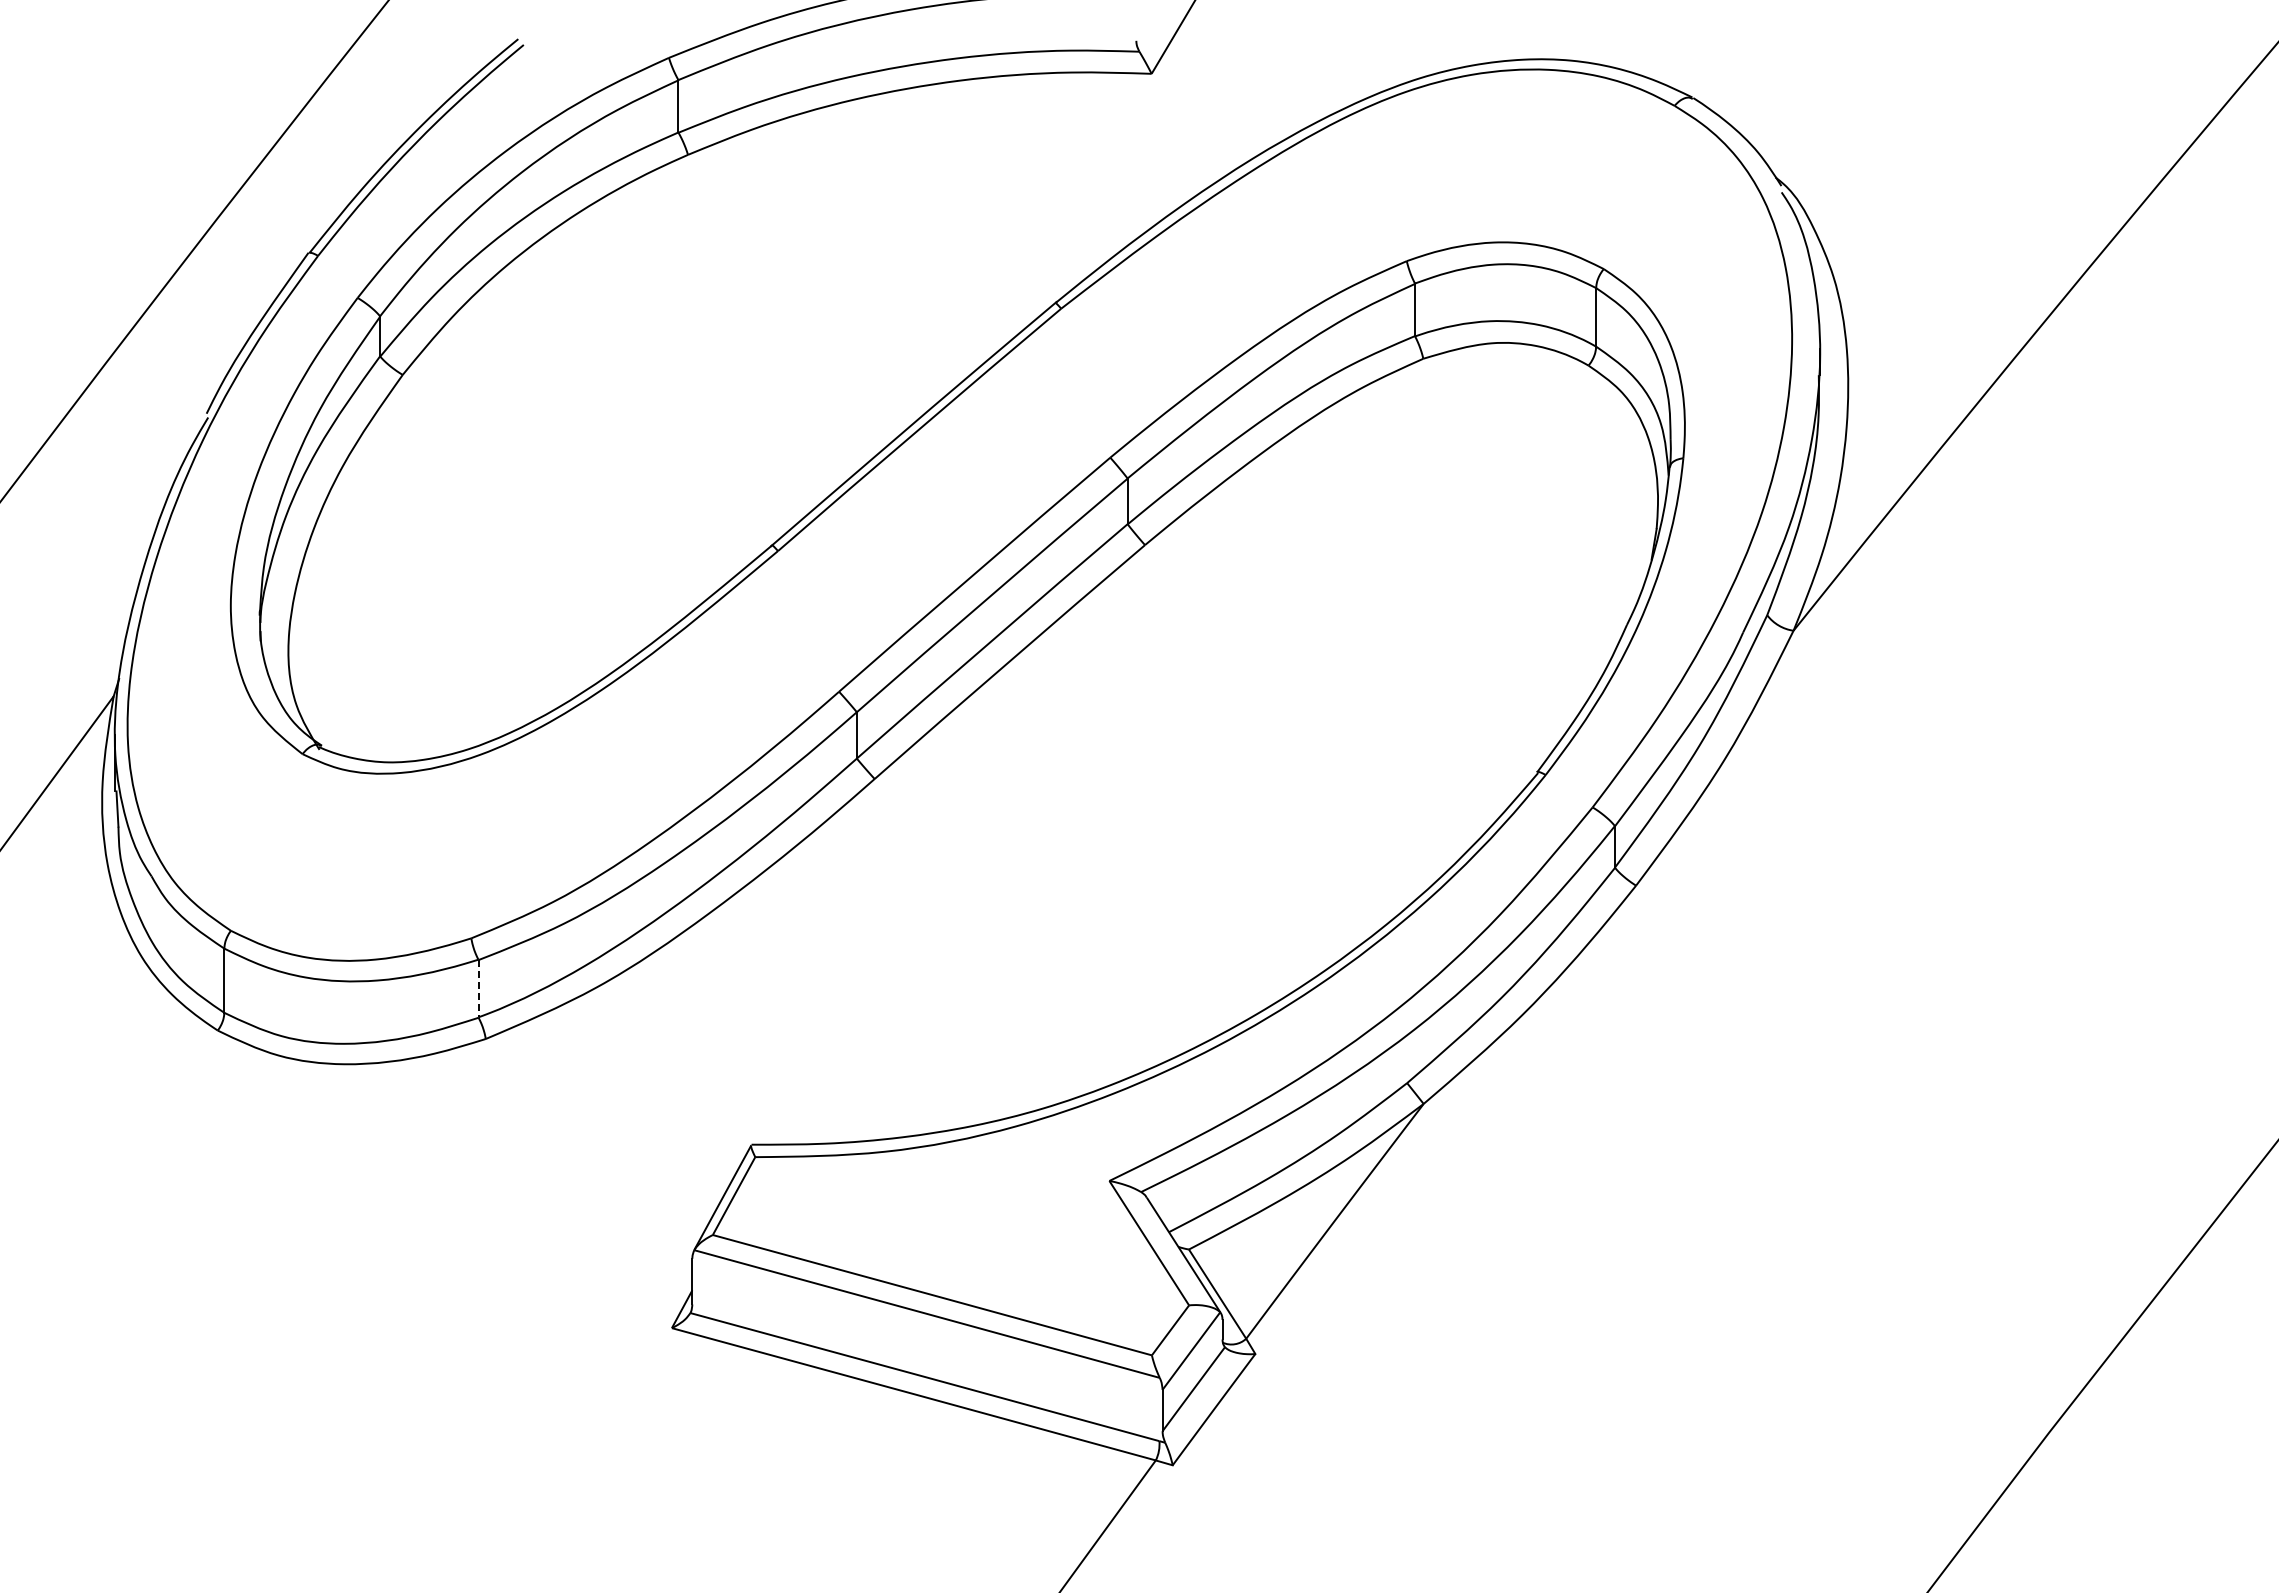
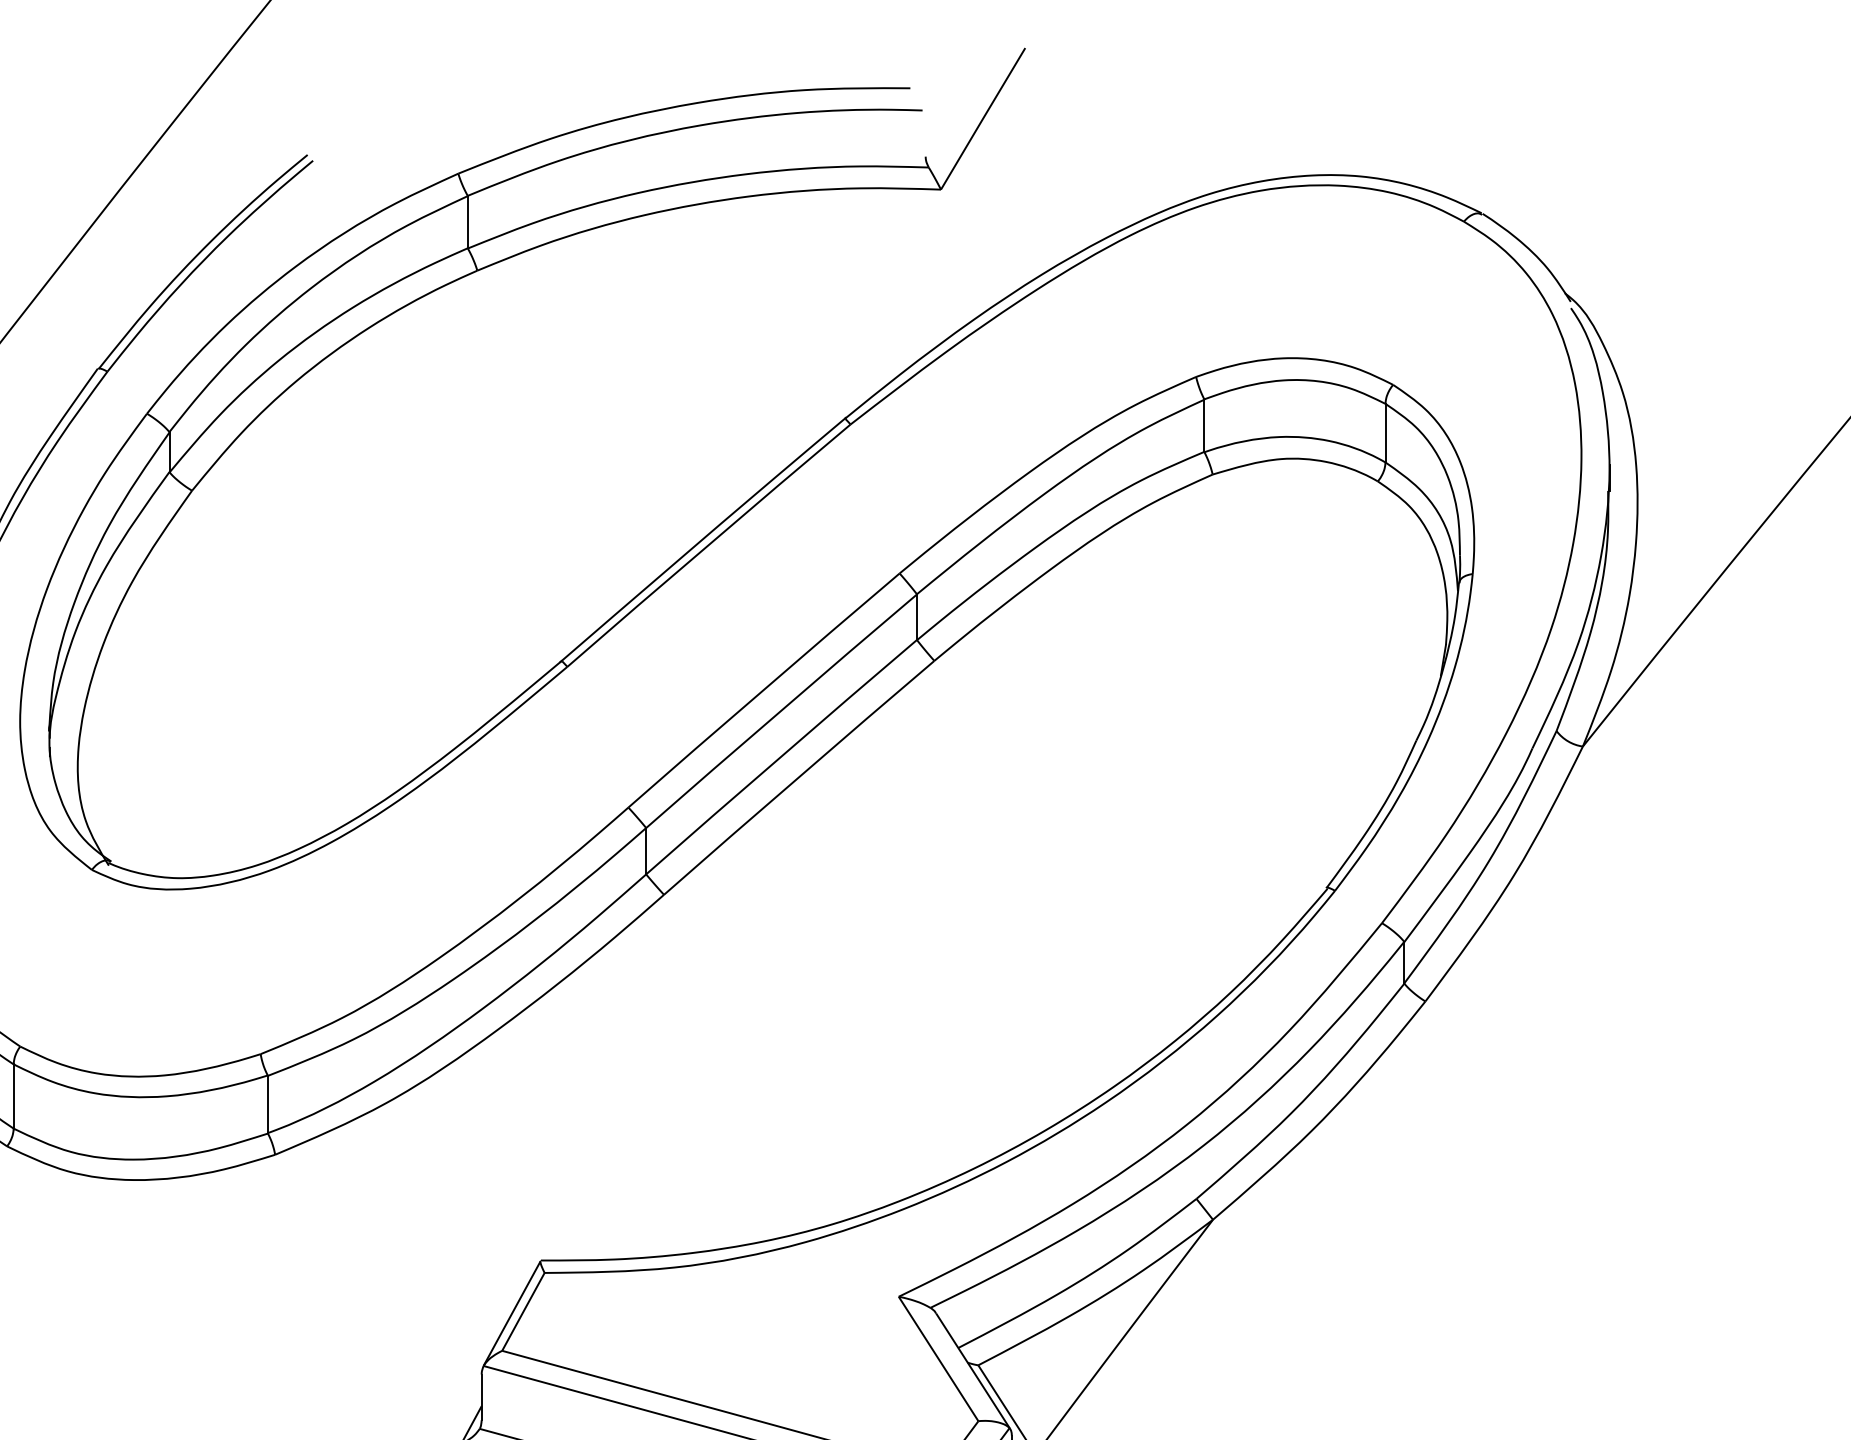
line: (478, 988) -> (267, 1104), dashed -> solid

